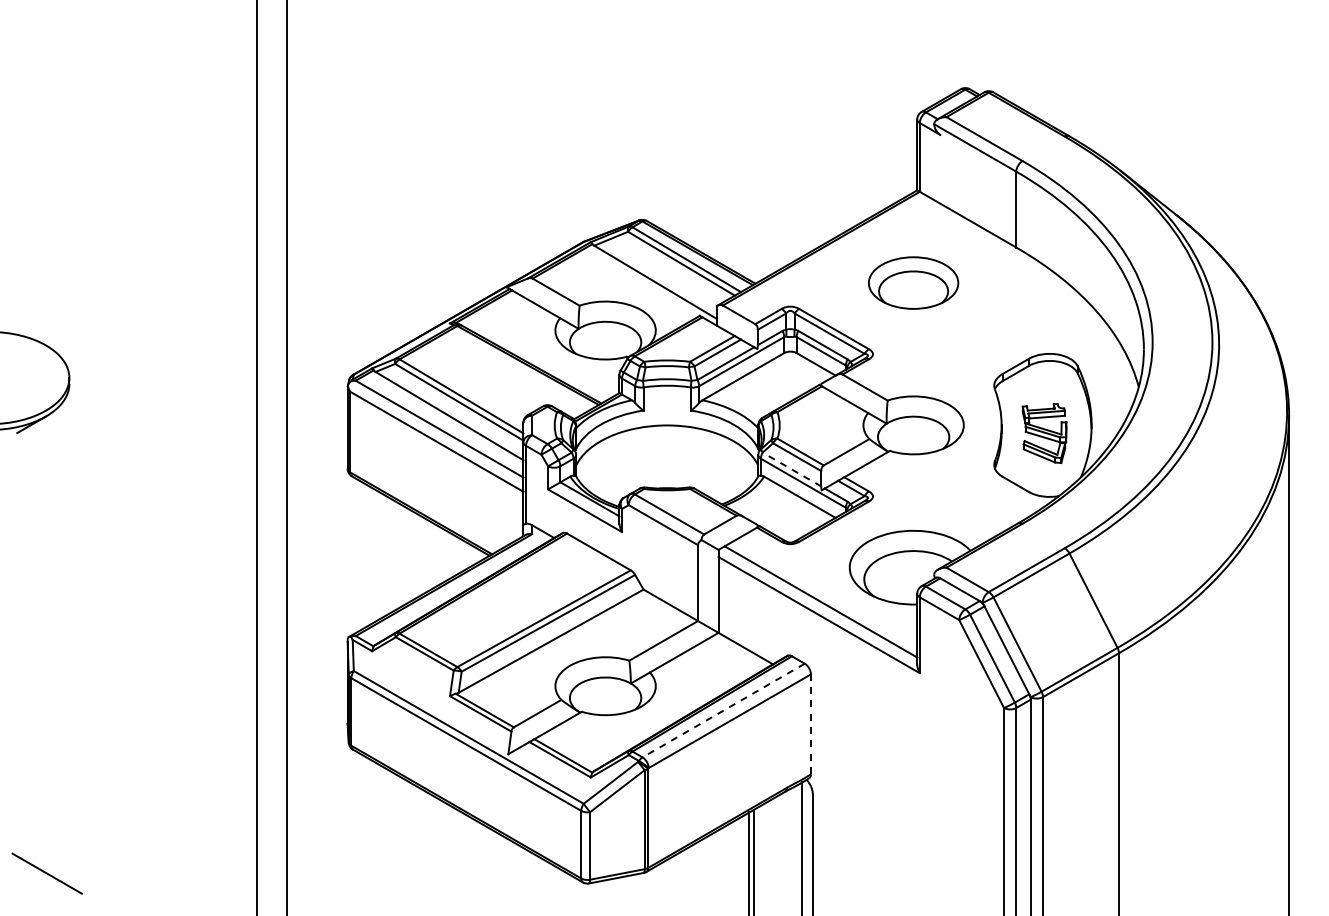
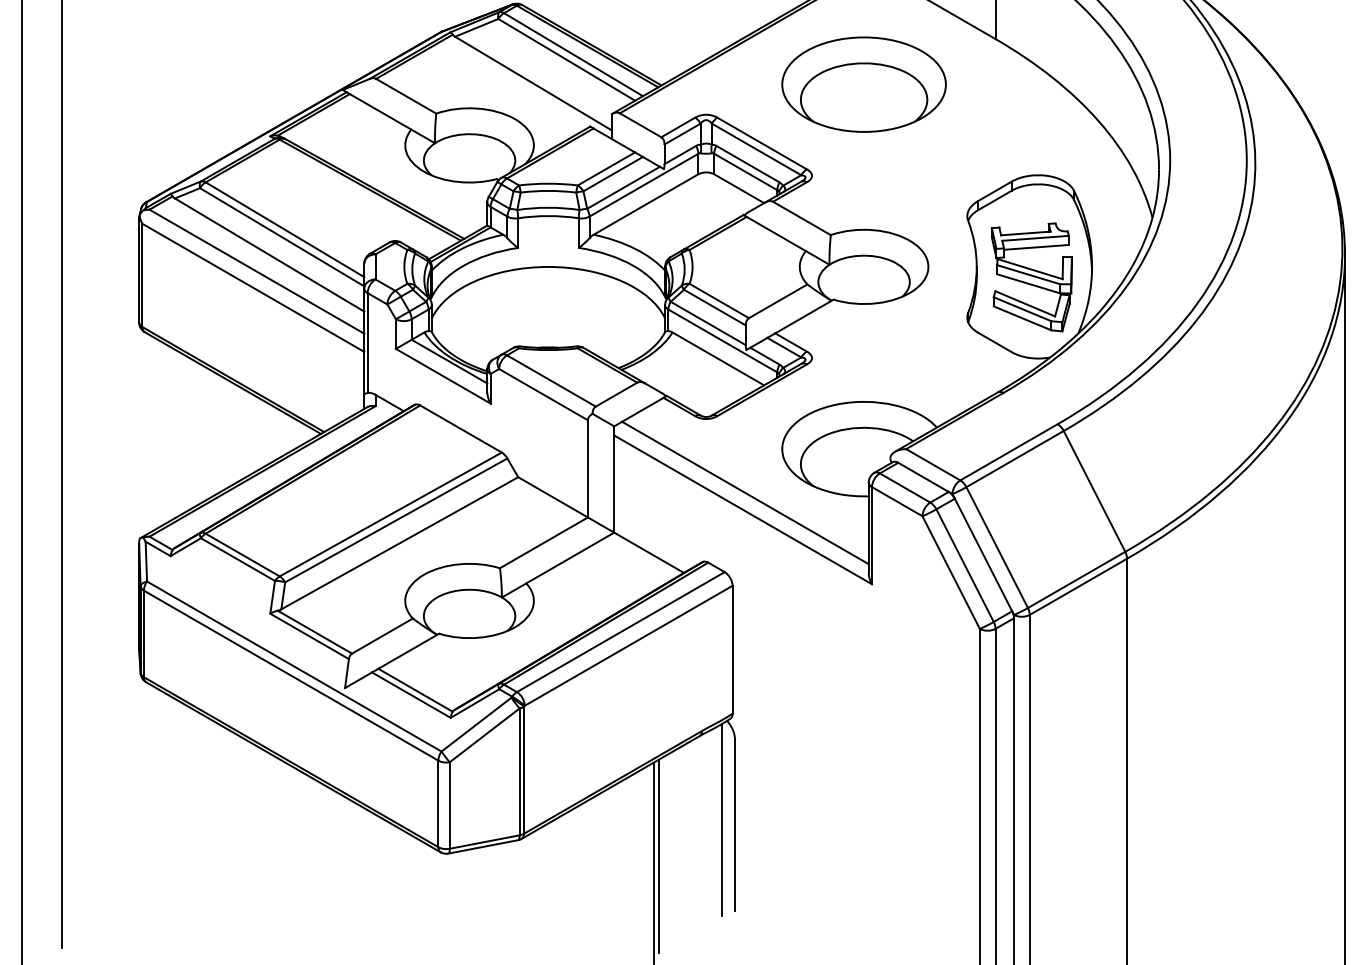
part: (913, 282) -> (863, 83), size x1.43
part: (1044, 433) -> (1031, 277), size x1.43
line: (791, 469) -> (707, 323), dashed -> solid
line: (723, 710) -> (620, 632), dashed -> solid
line: (810, 724) -> (731, 649), dashed -> solid

